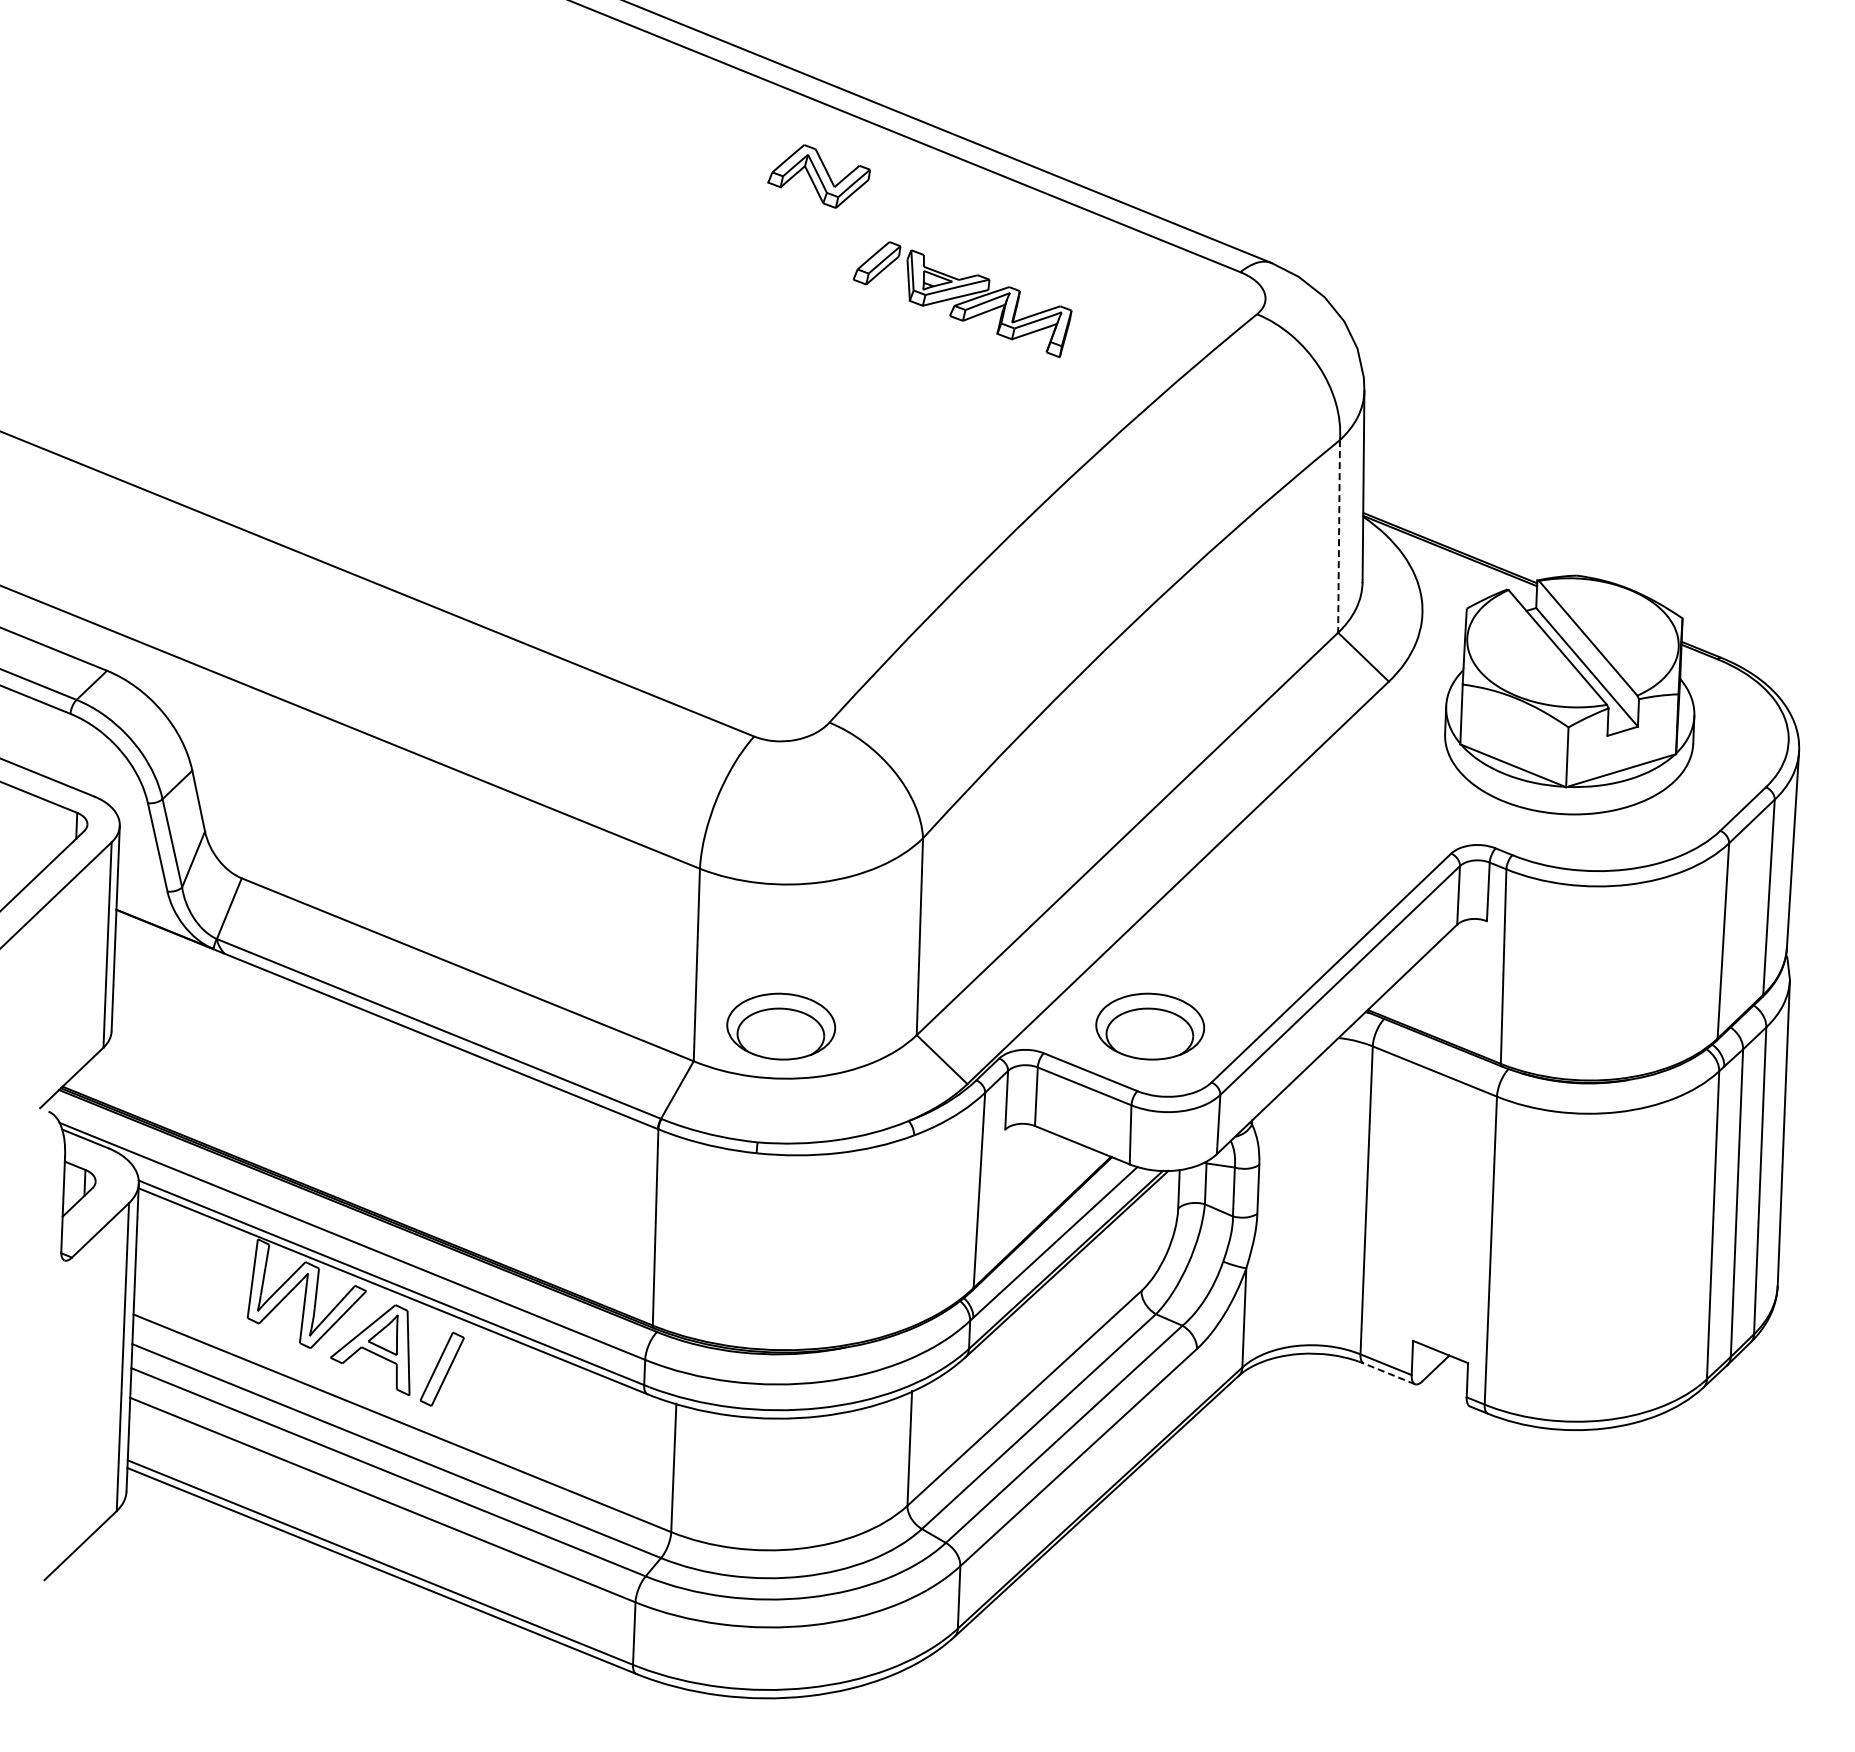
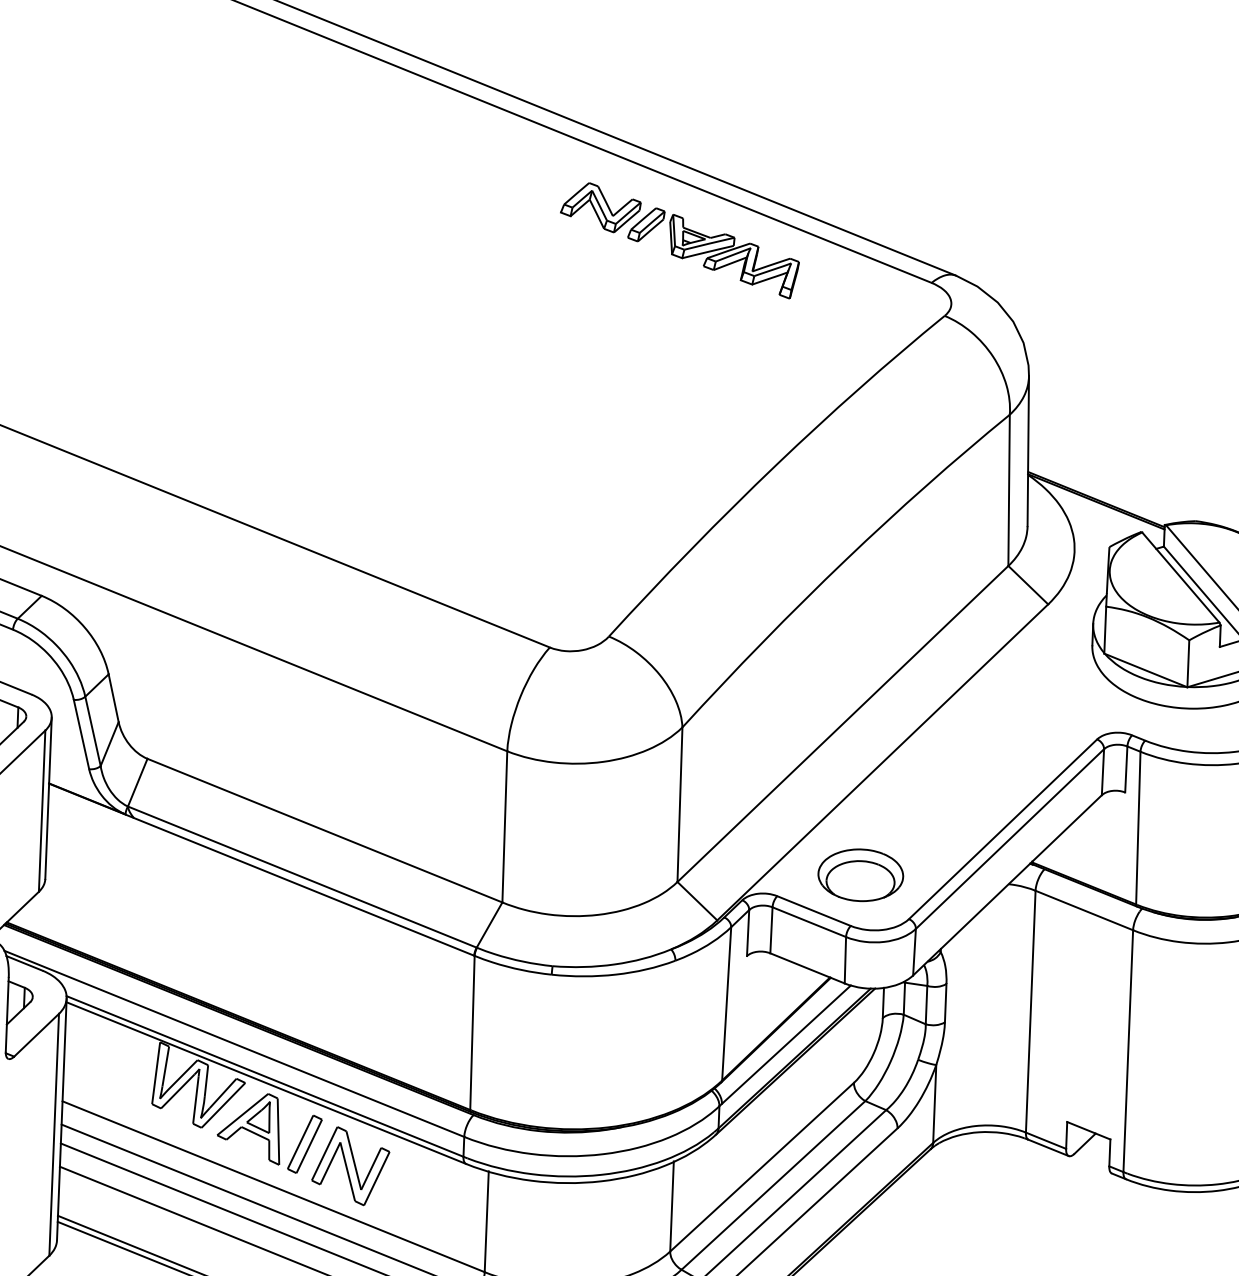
part: (962, 299) -> (713, 253), moved
line: (1339, 536) -> (1009, 490), dashed -> solid
part: (781, 1026) -> (571, 875), removed
line: (1389, 1373) -> (1048, 1147), dashed -> solid
part: (500, 1396) -> (350, 1165), added

